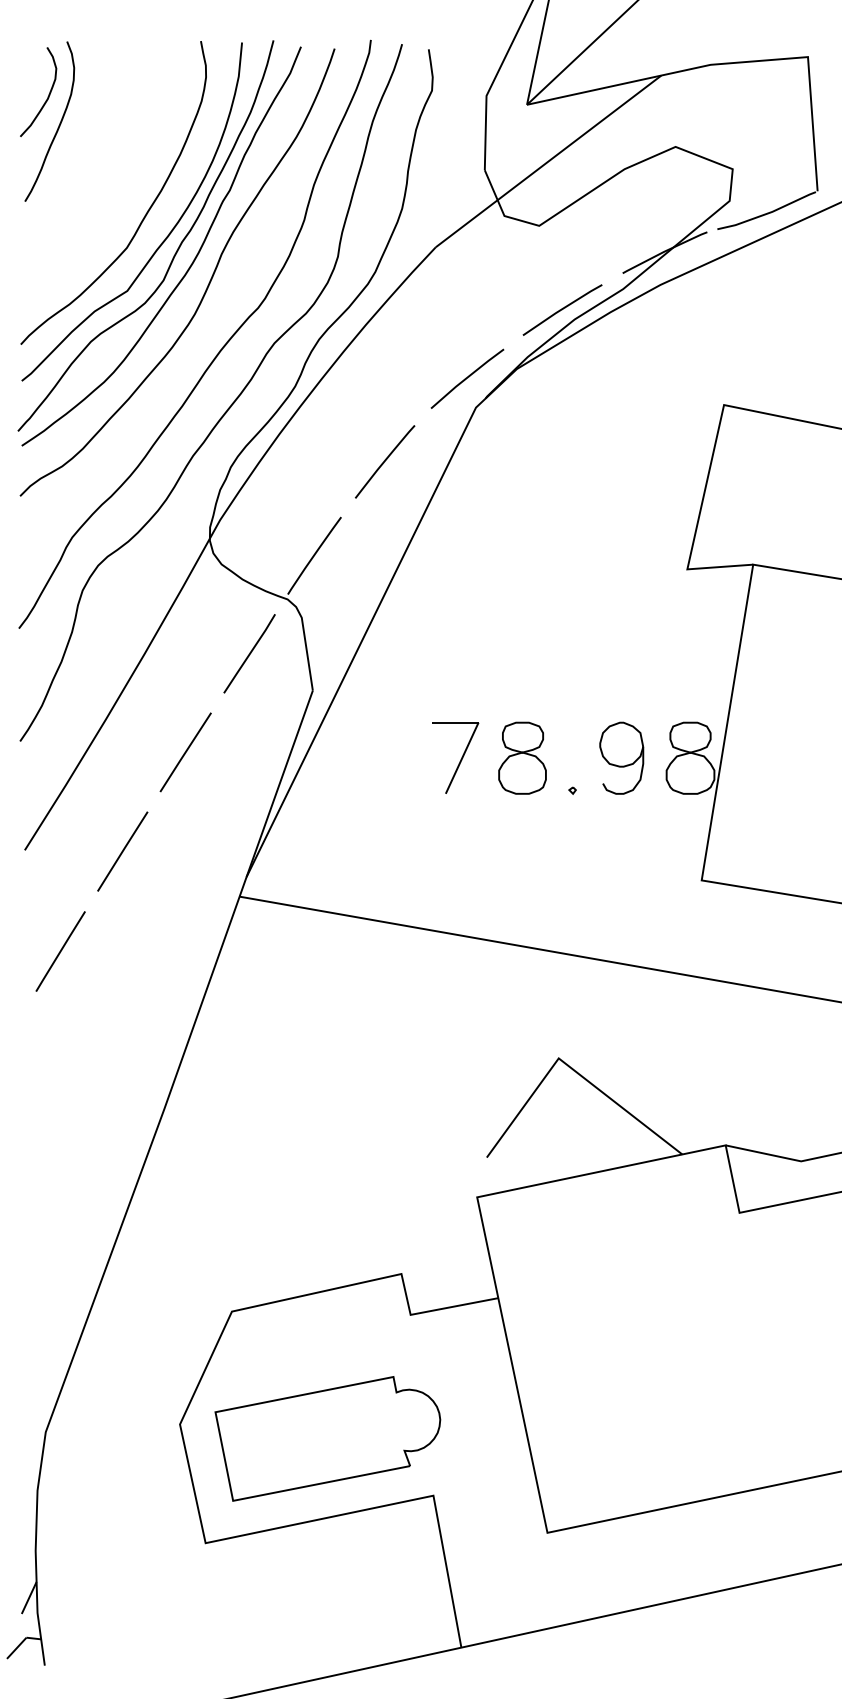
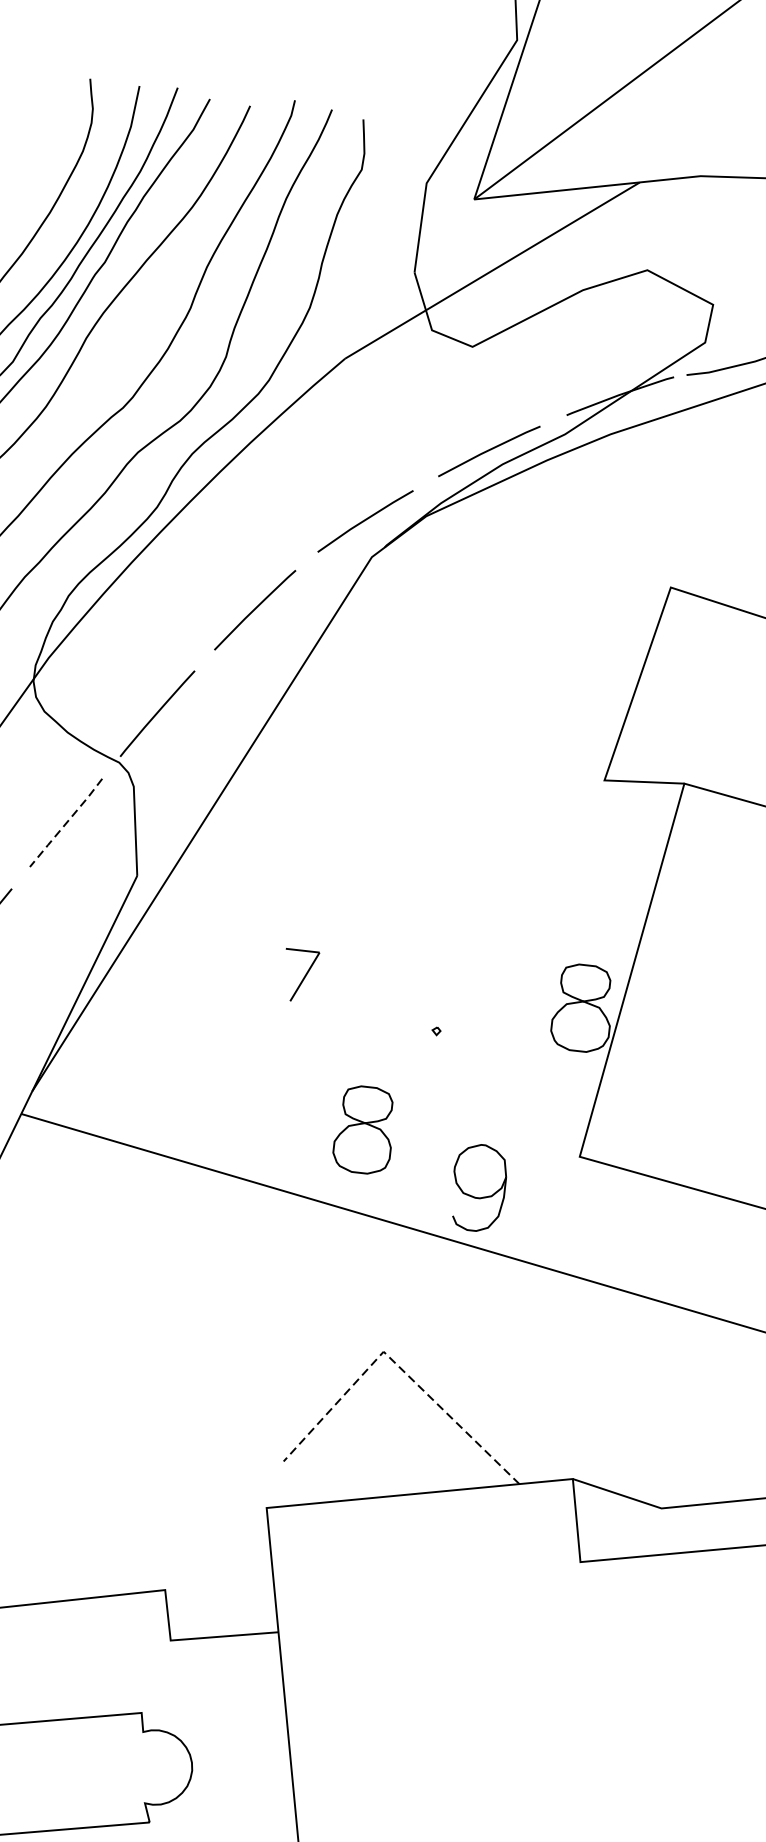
line: (249, 654) -> (65, 823), solid -> dashed
part: (455, 757) -> (299, 975), size x0.6
part: (522, 757) -> (364, 1129), moved
part: (621, 757) -> (478, 1186), moved
line: (572, 1068) -> (398, 1365), solid -> dashed

